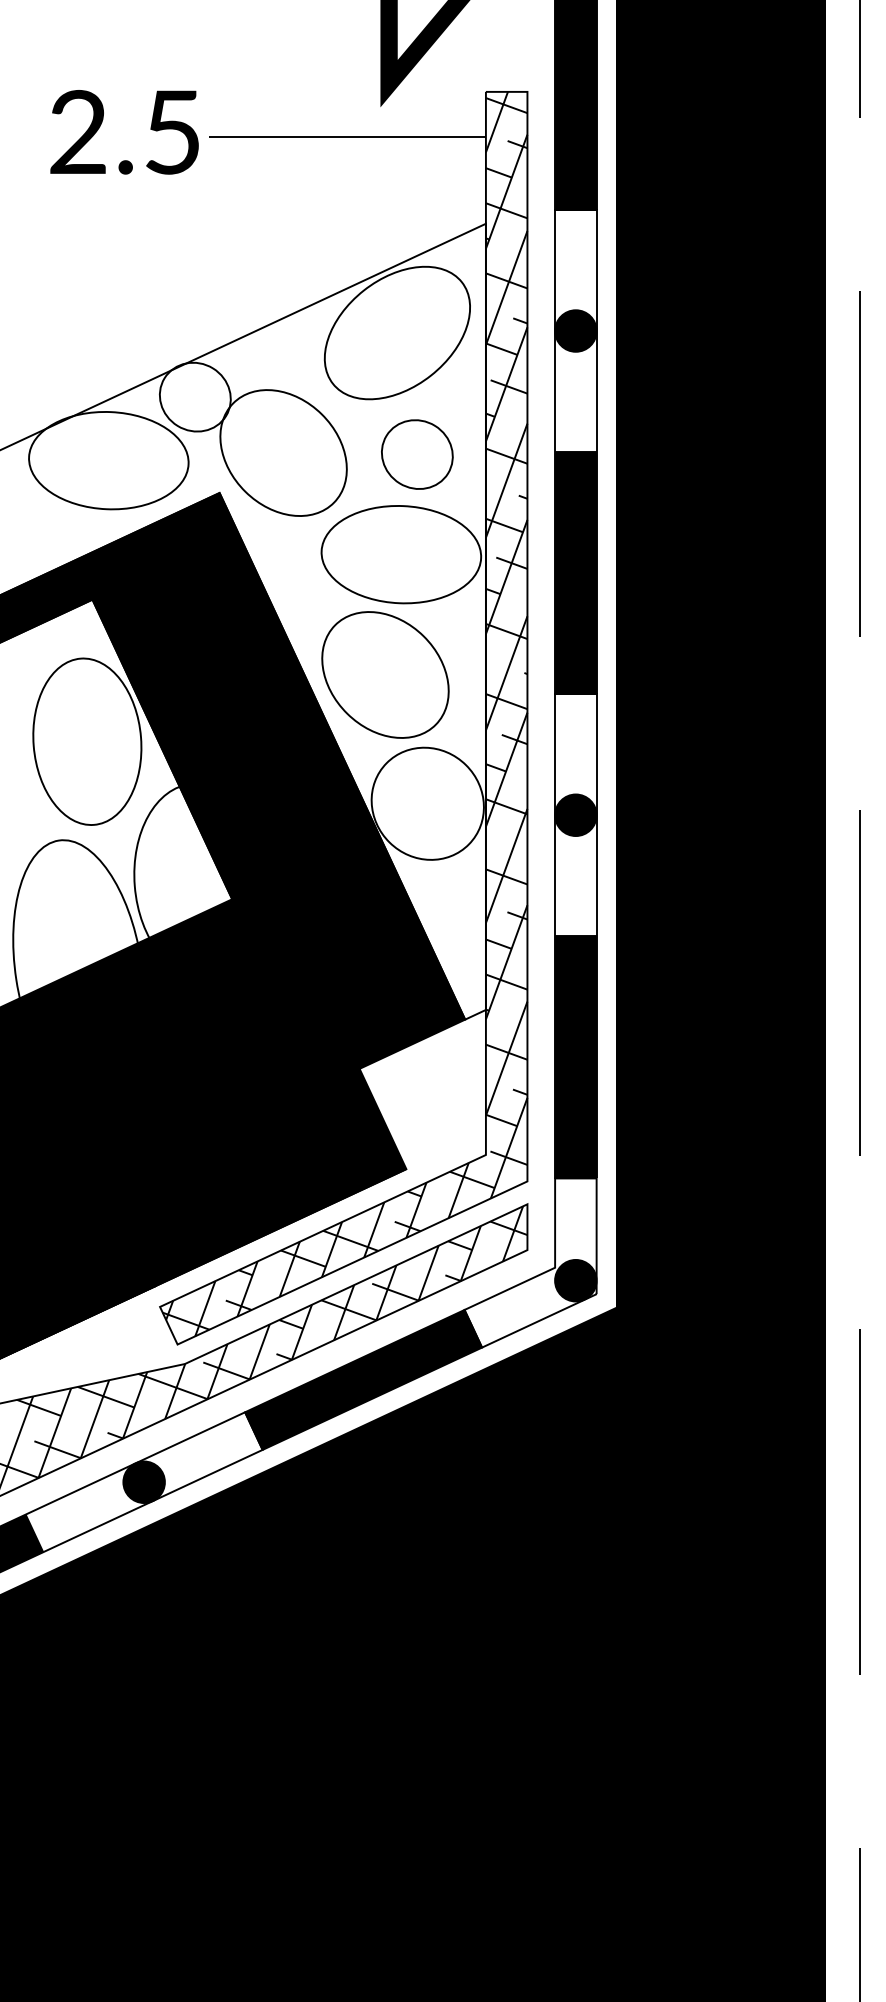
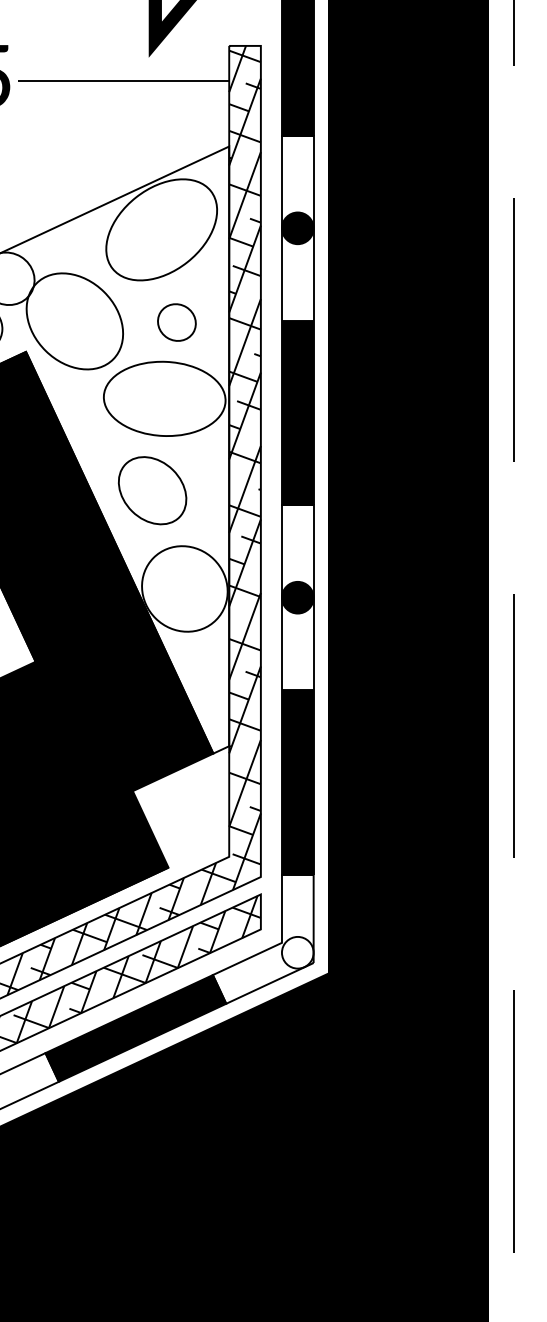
part: (417, 454) -> (177, 322), size x0.7
part: (385, 674) -> (152, 490), size x0.7
fill: (575, 1280) -> (297, 952), removed

